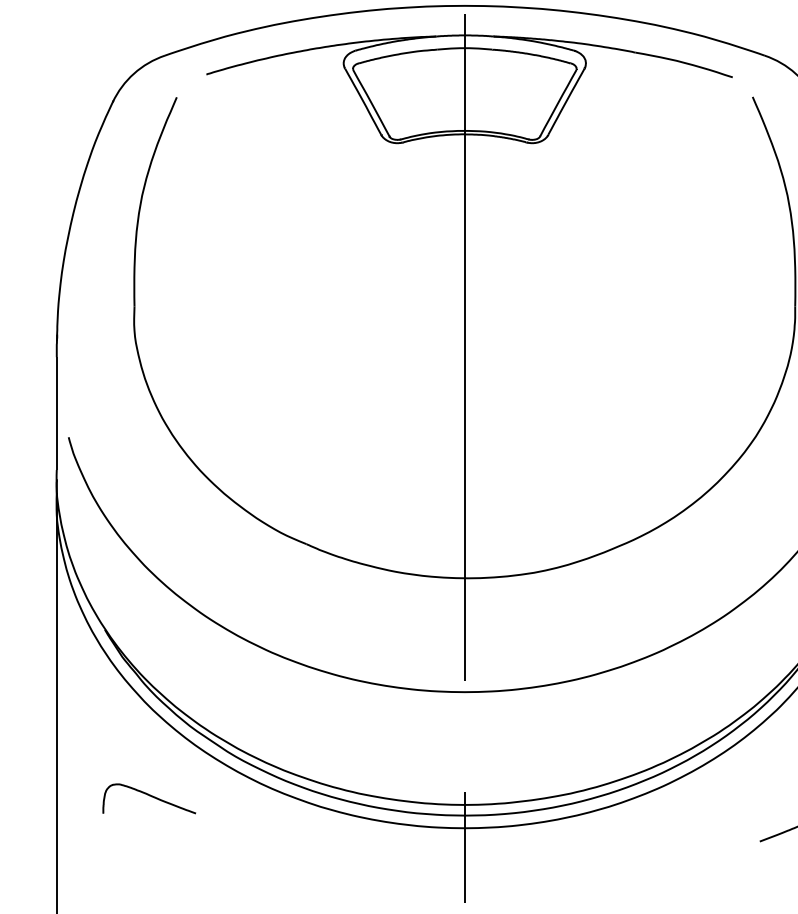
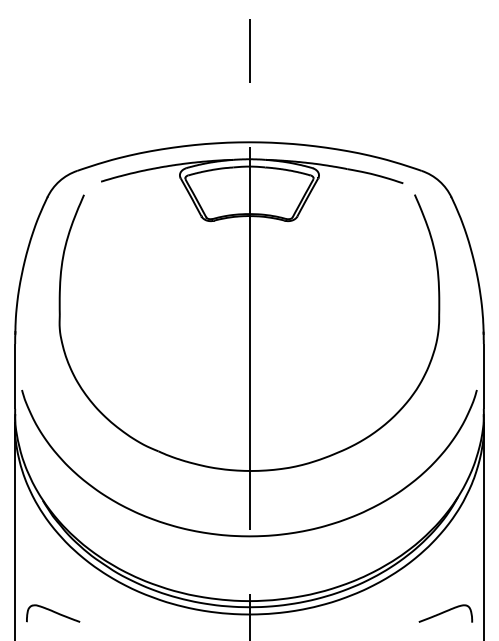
curve: (149, 796) -> (53, 612), moved

